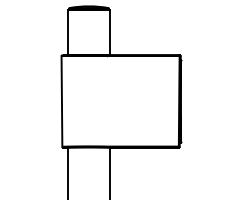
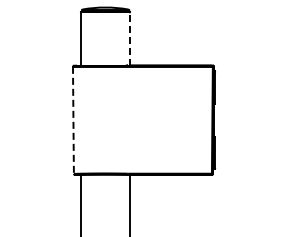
line: (109, 32) -> (129, 38), solid -> dashed
line: (62, 101) -> (73, 120), solid -> dashed

